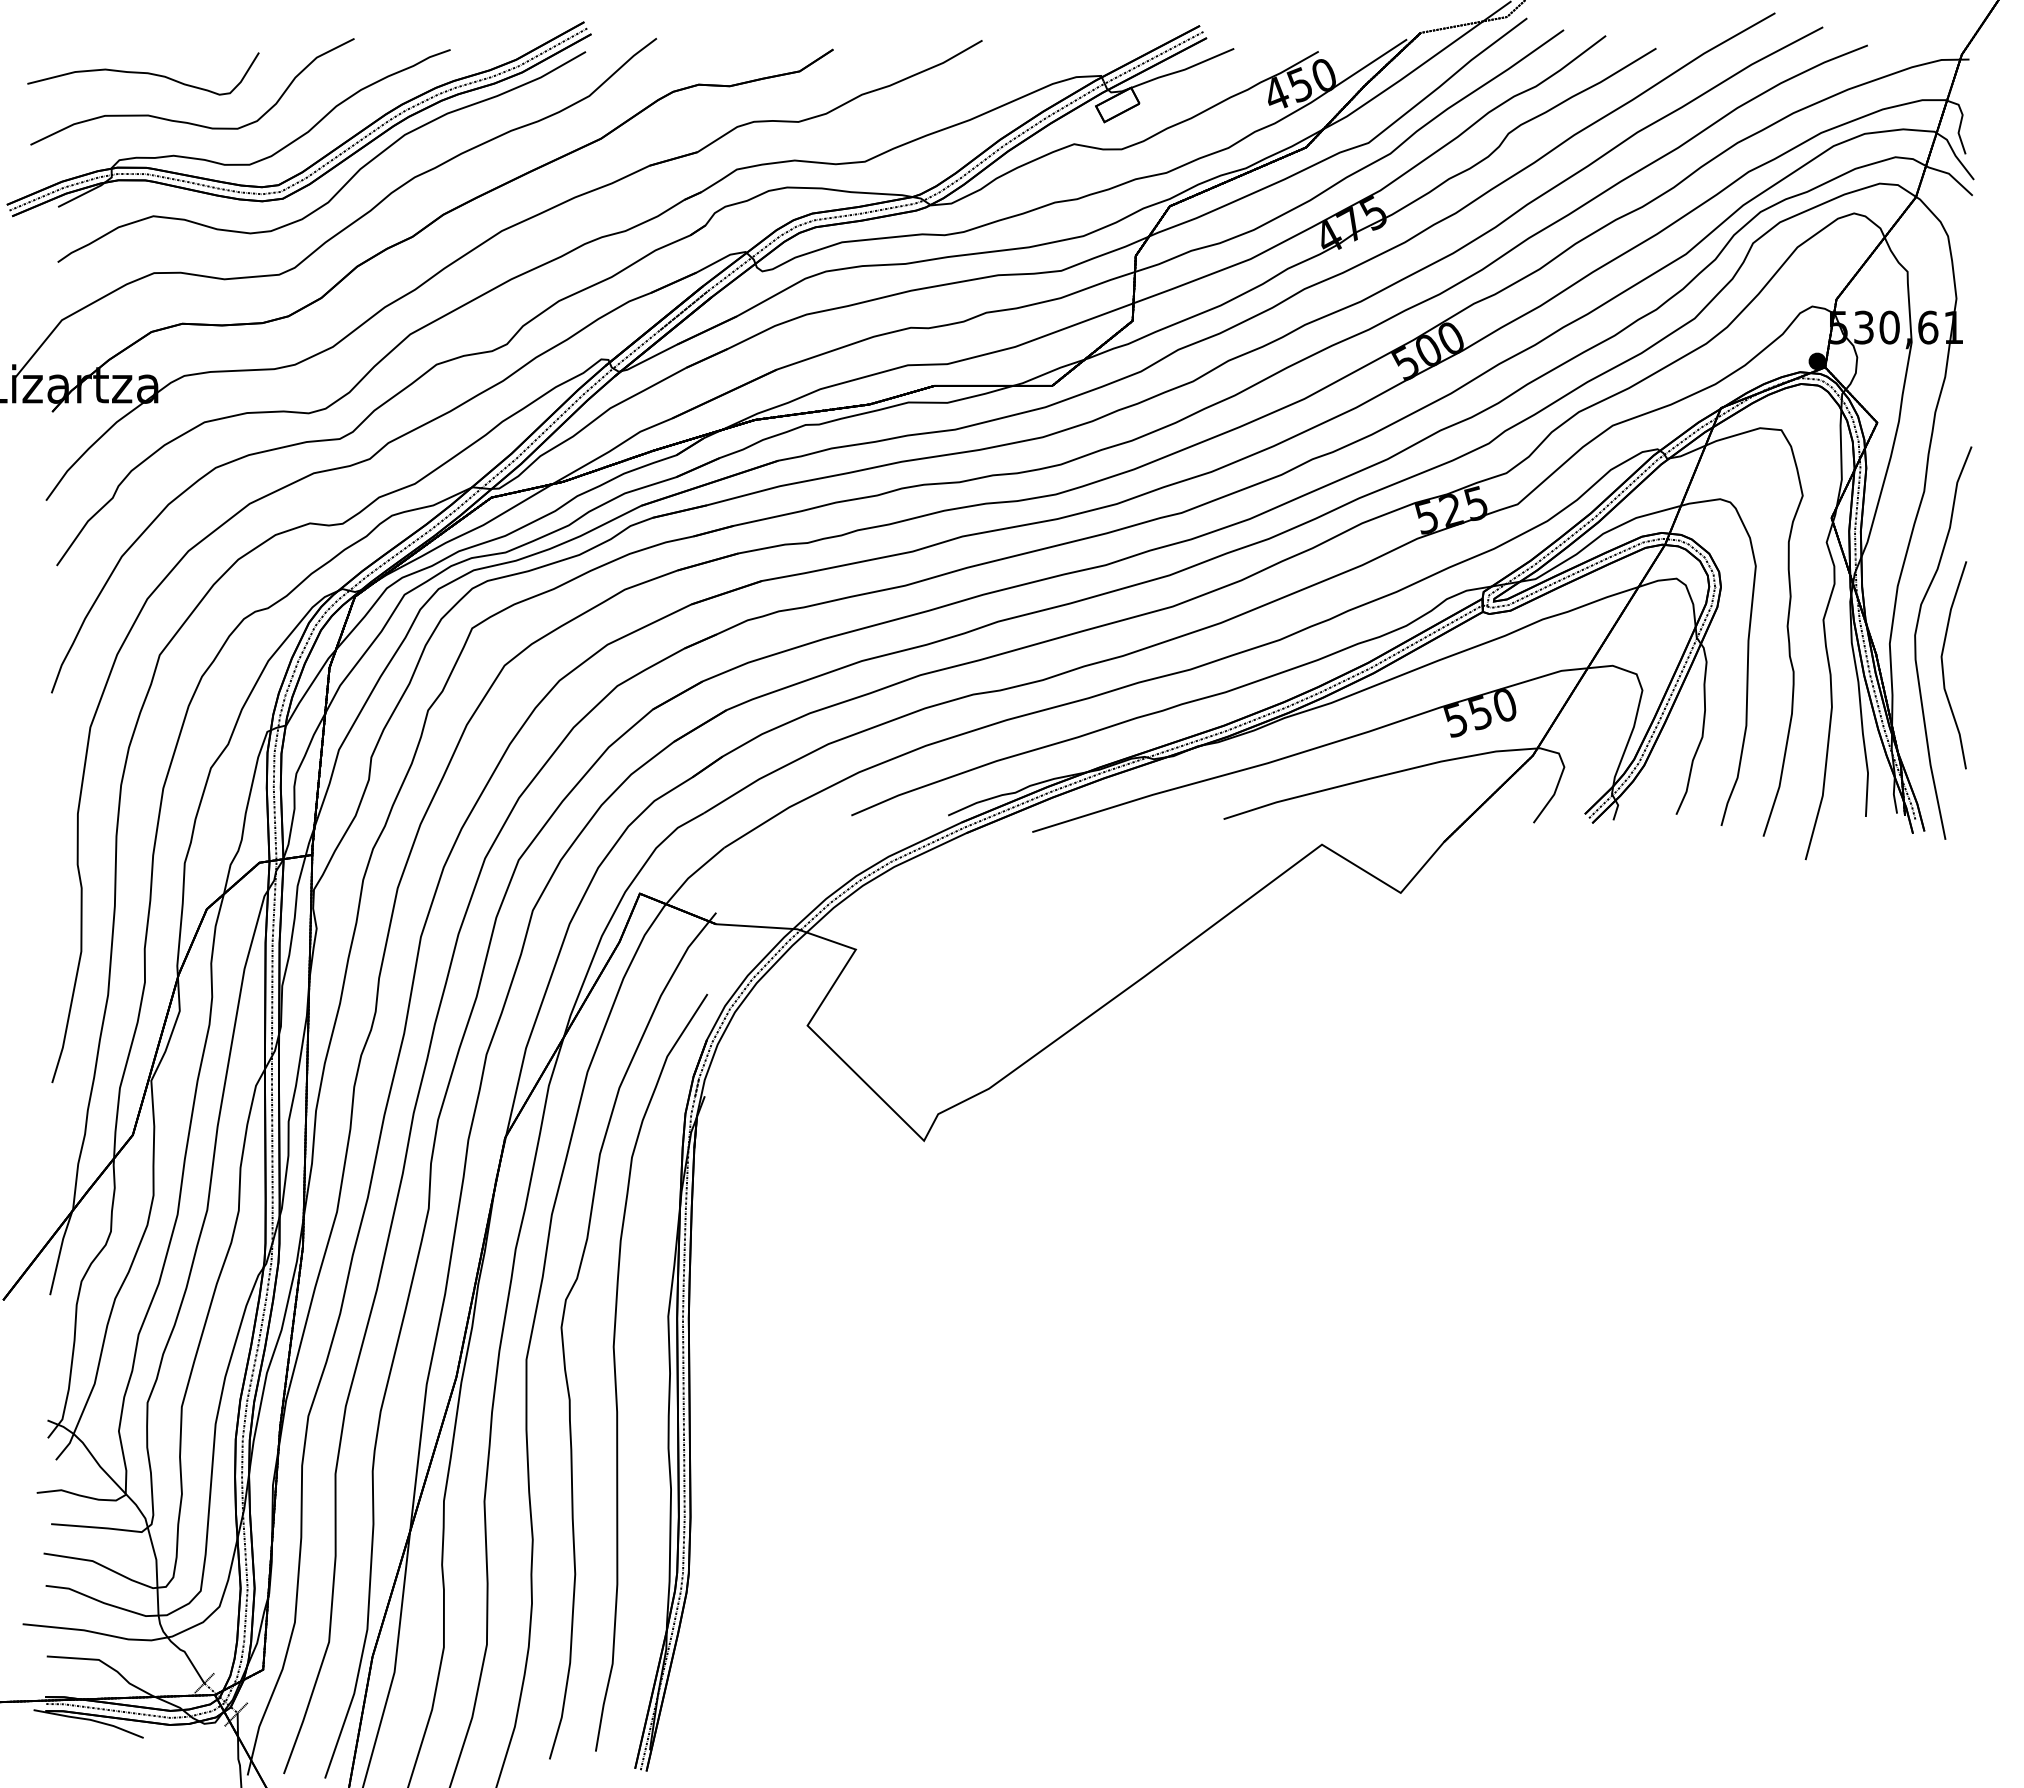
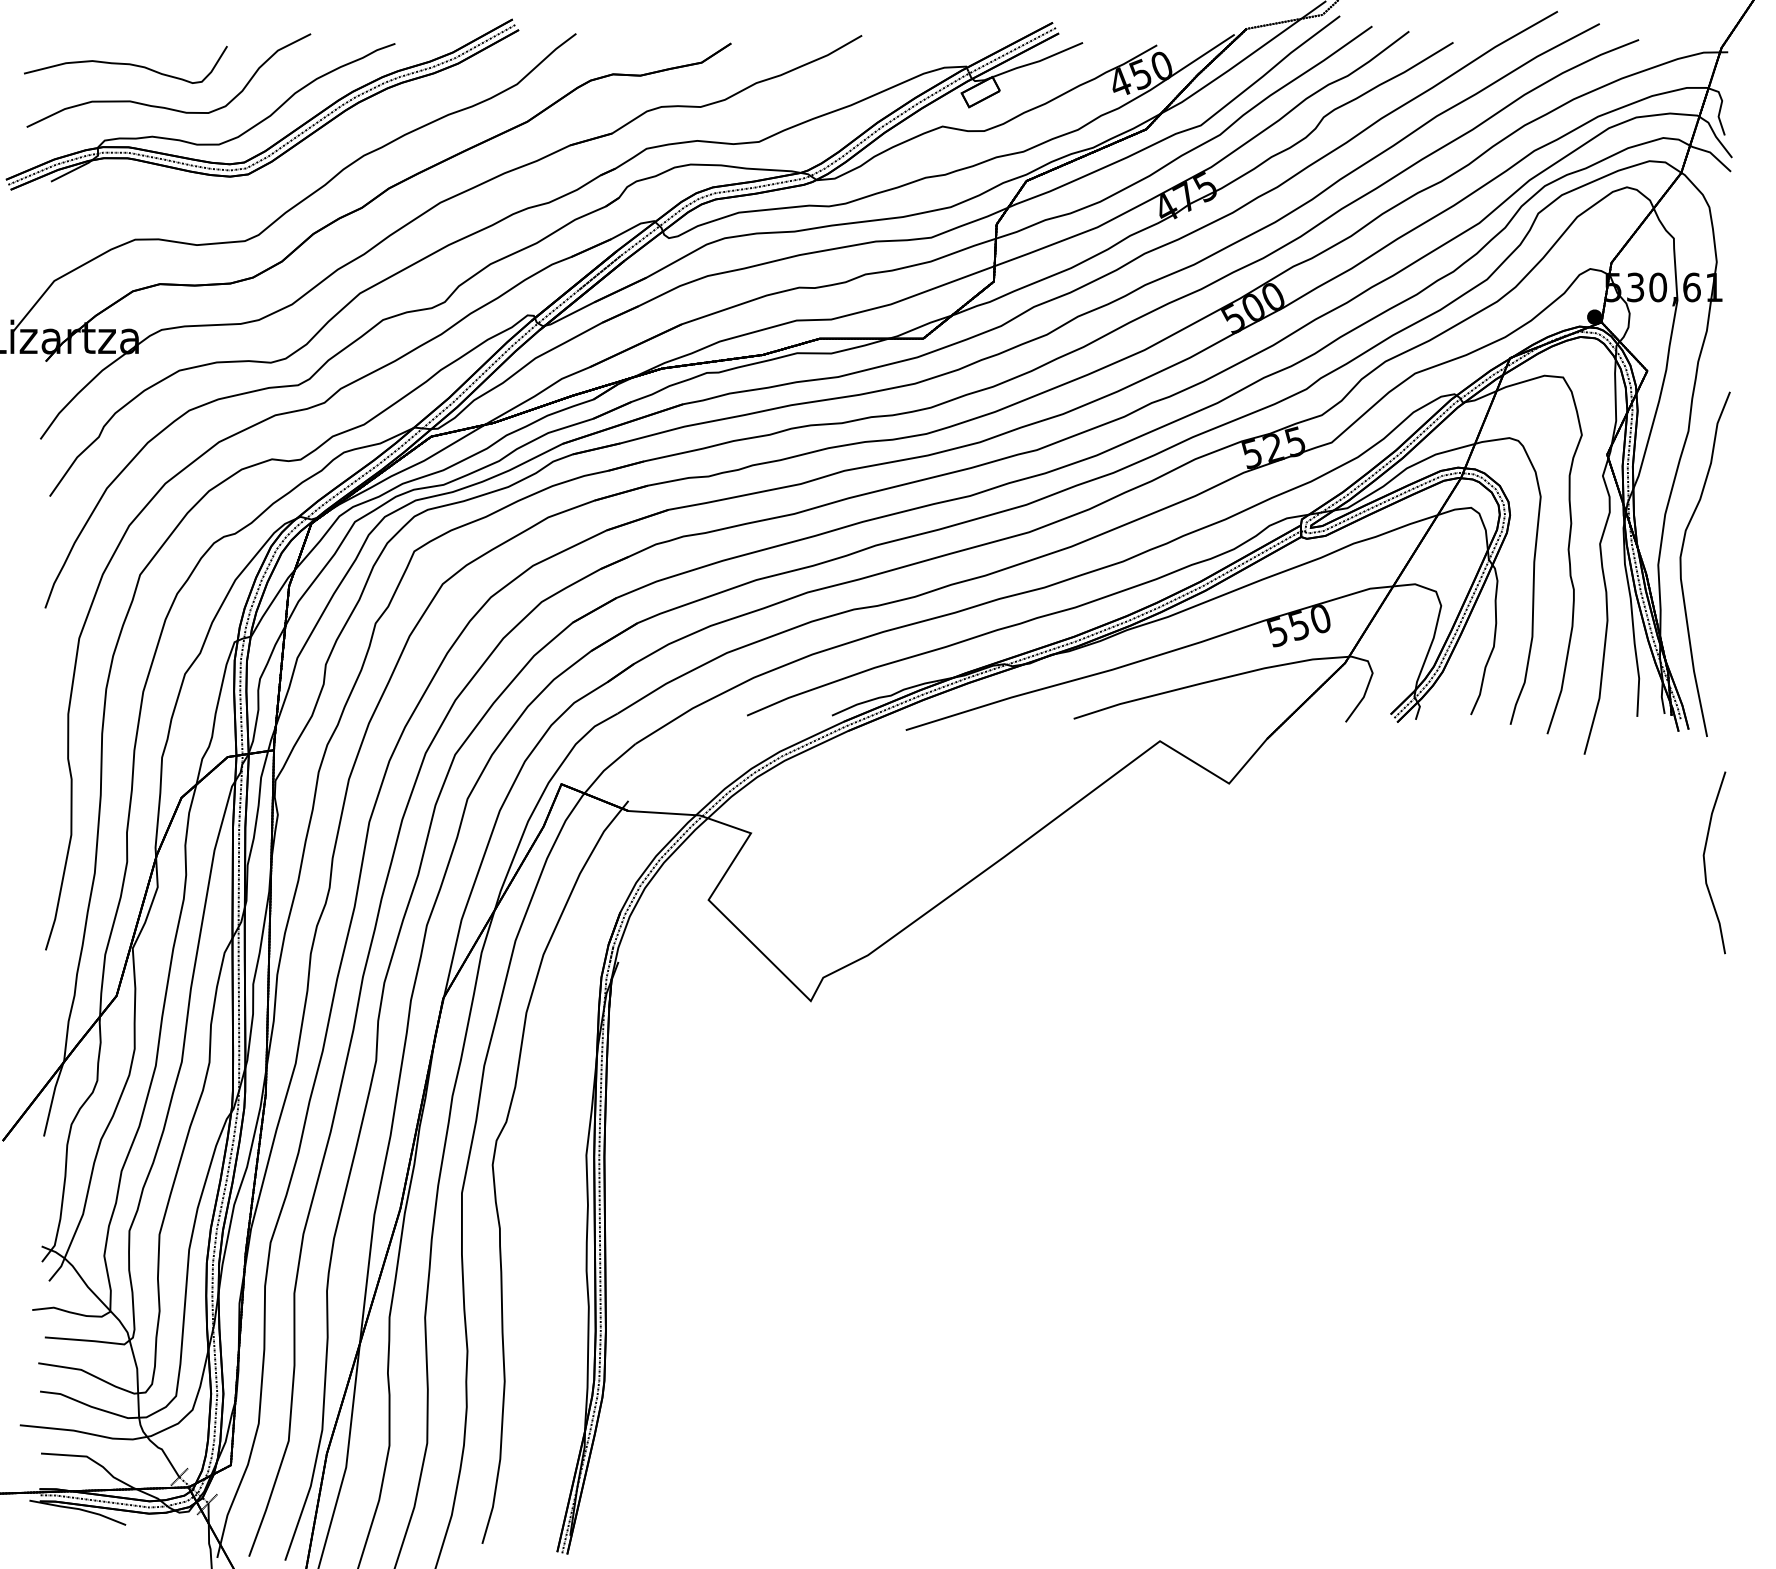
part: (350, 177) -> (307, 155), removed
curve: (1943, 665) -> (1705, 863), moved
part: (616, 1374) -> (540, 1206), removed

